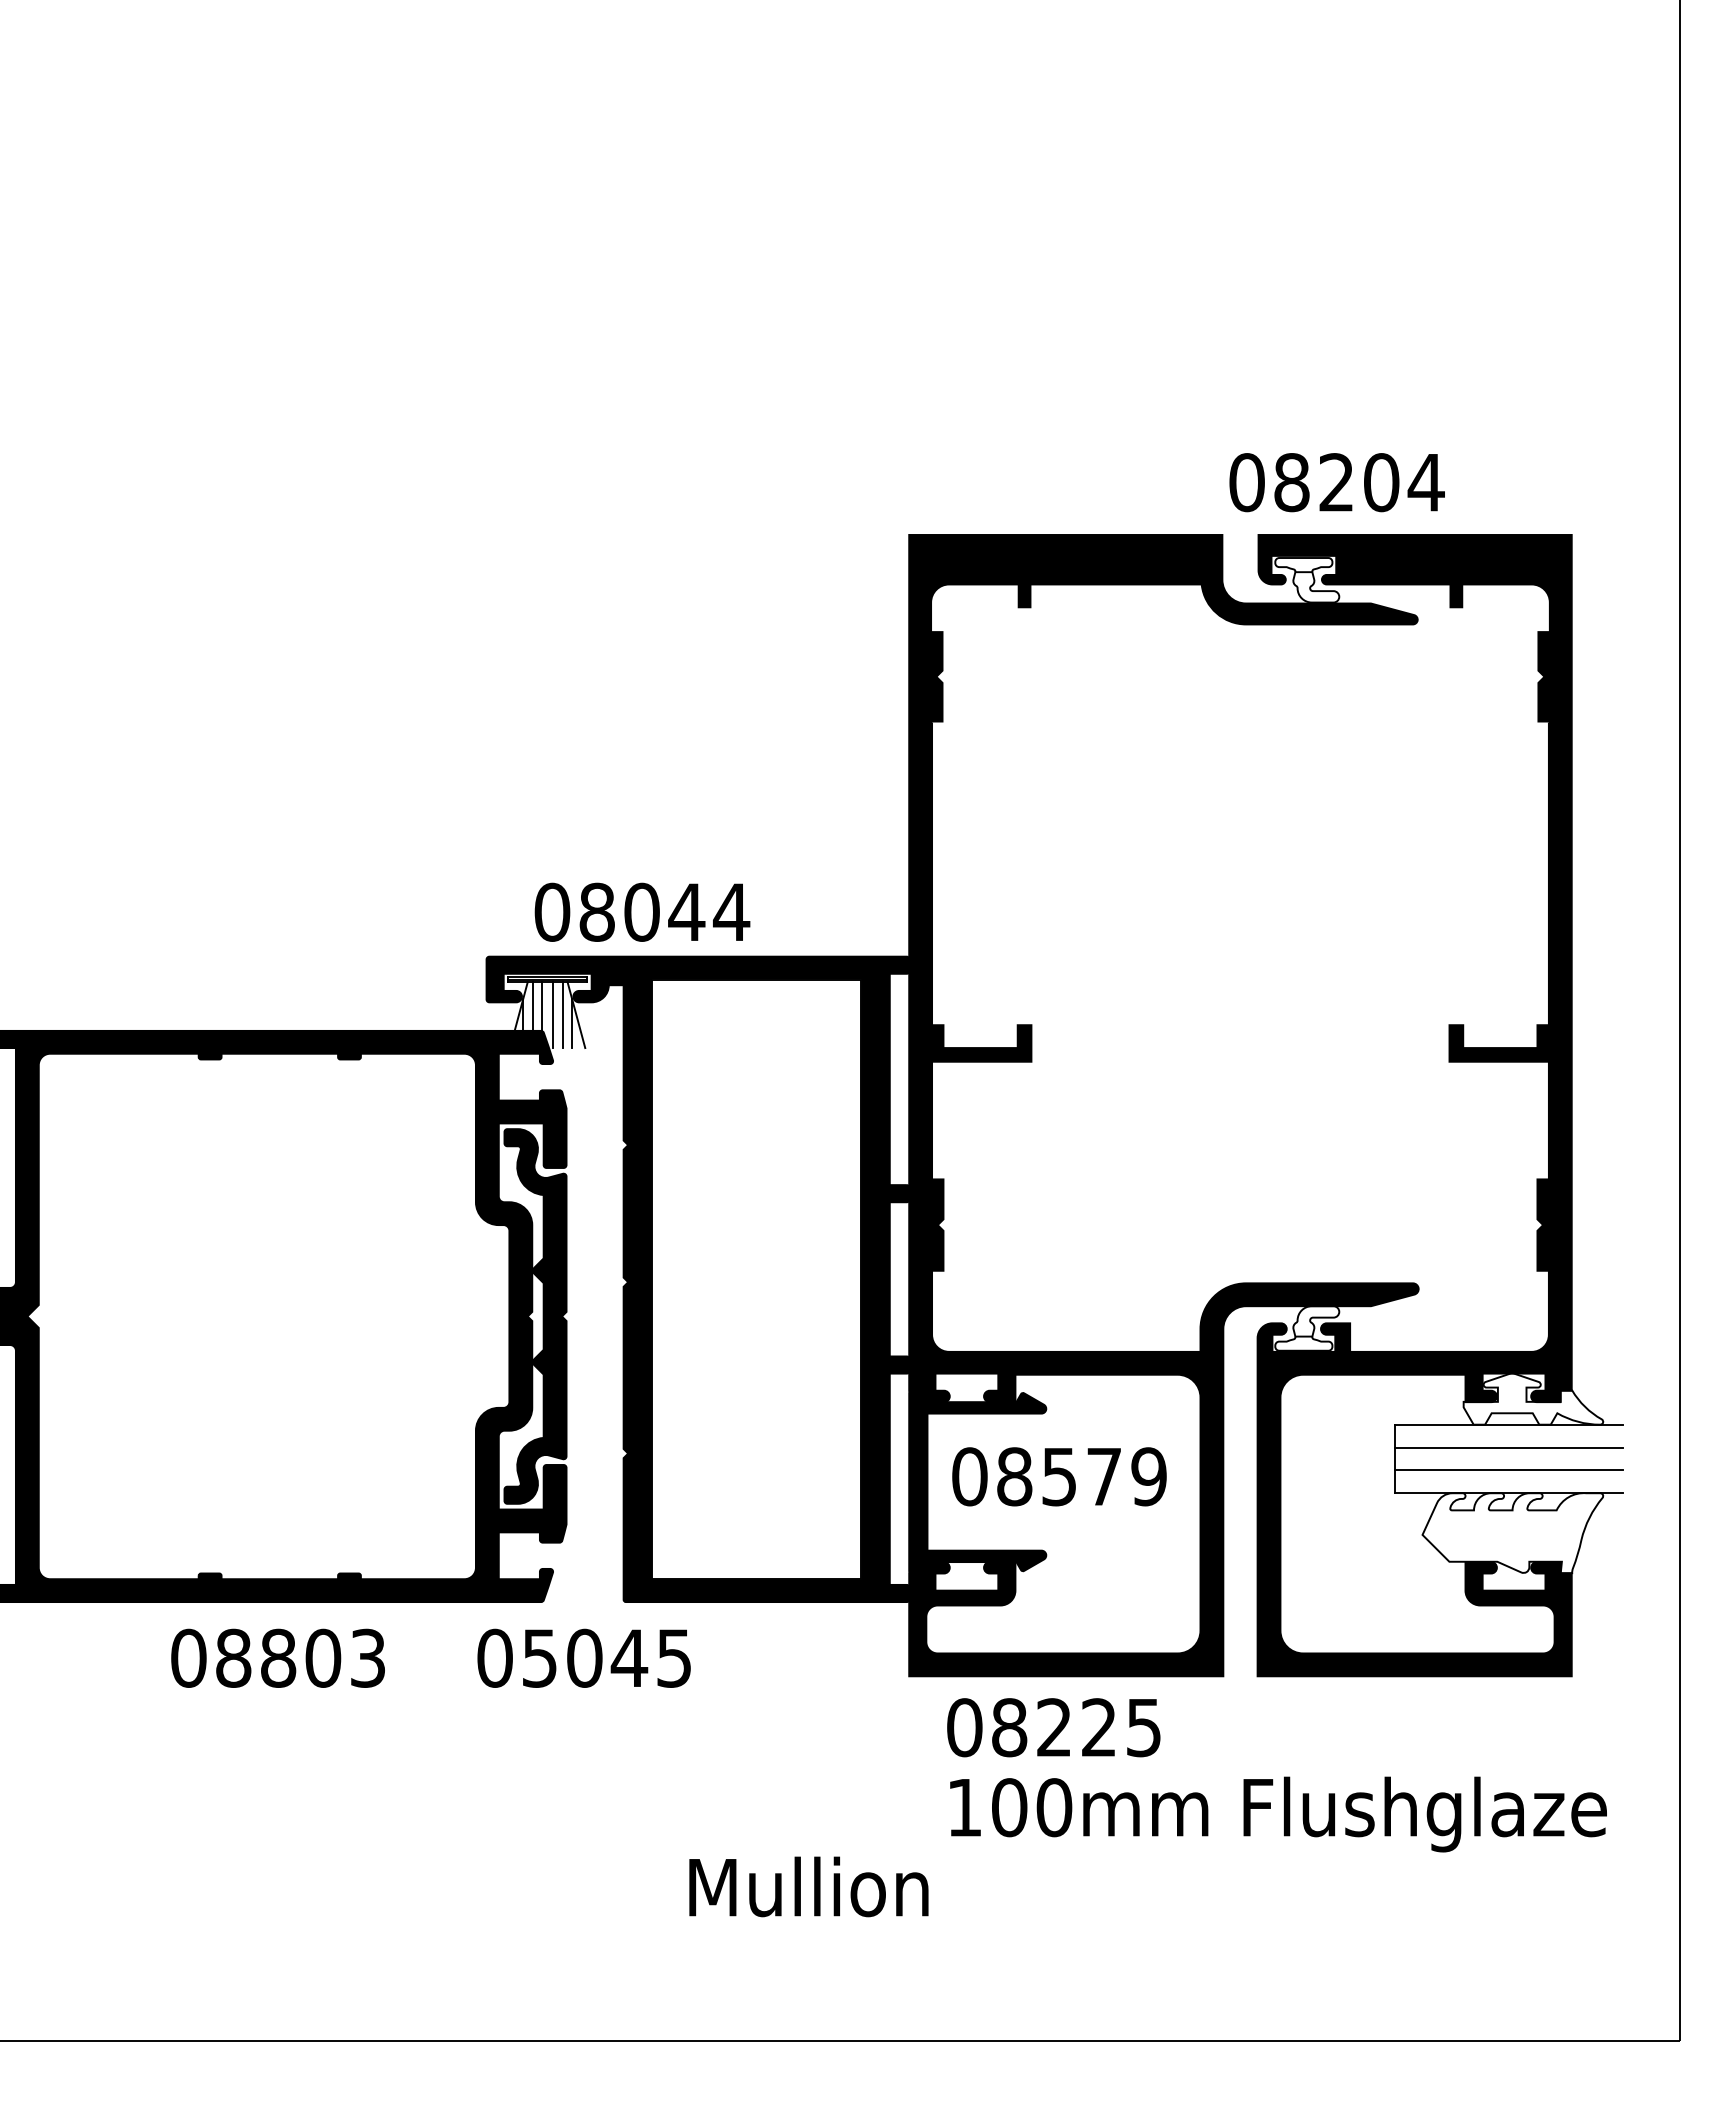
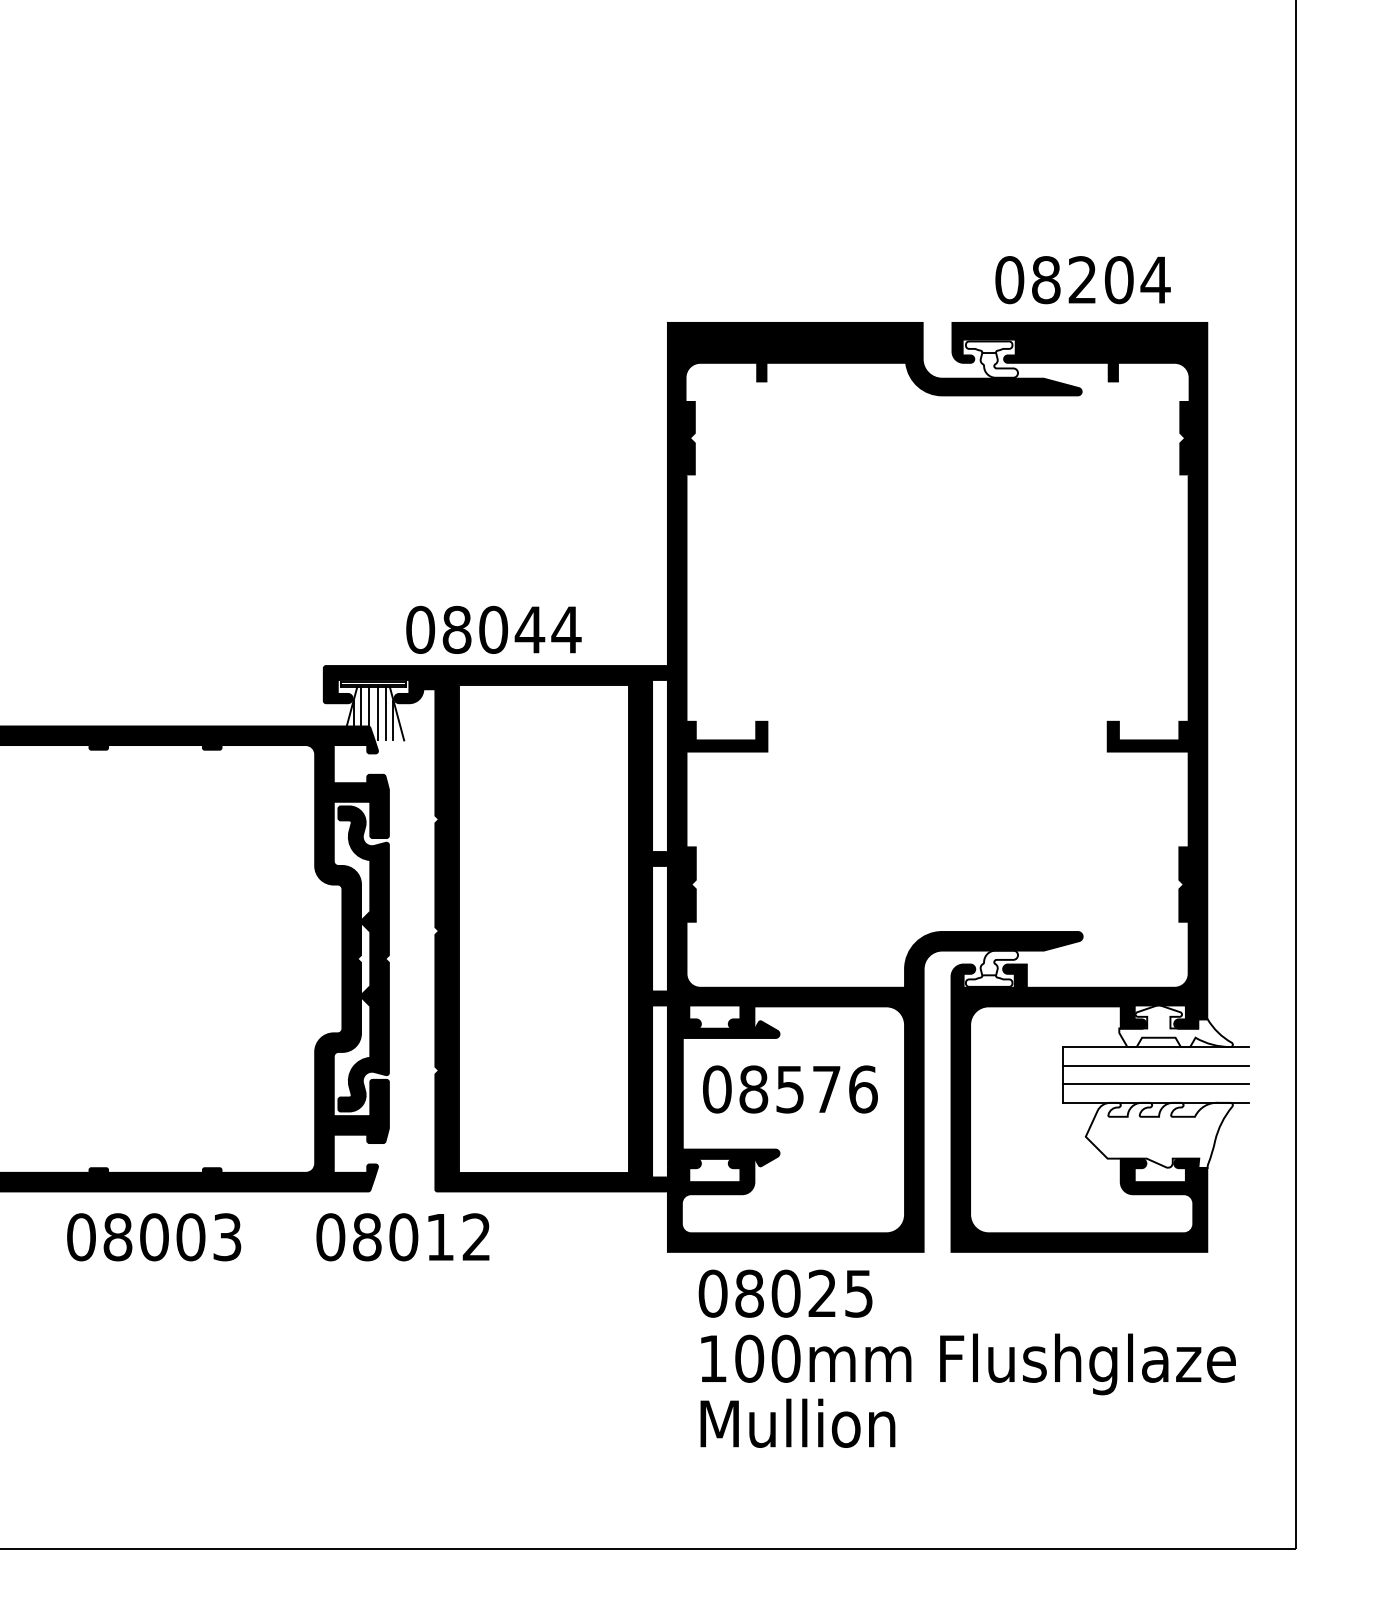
text: (1336, 482) -> (1082, 280), moved
text: (642, 911) -> (493, 629), moved
text: (1149, 1476) -> (863, 1089), 08579 -> 08576
text: (606, 1657) -> (421, 1236), 05045 -> 08012
text: (278, 1658) -> (154, 1237), 08803 -> 08003
text: (1054, 1727) -> (786, 1293), 08225 -> 08025
text: (808, 1886) -> (797, 1423), moved

